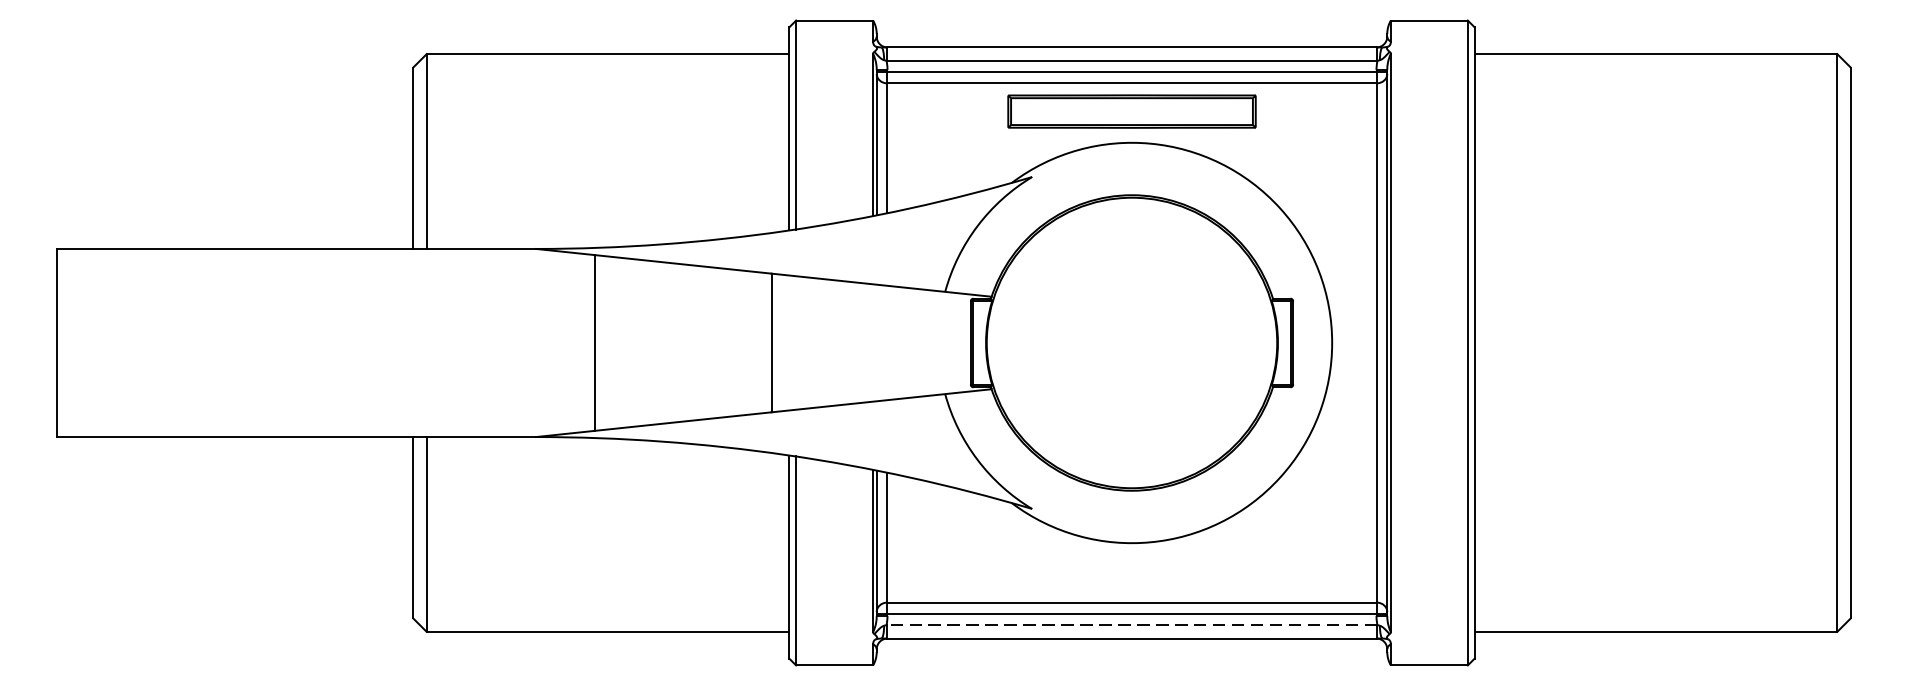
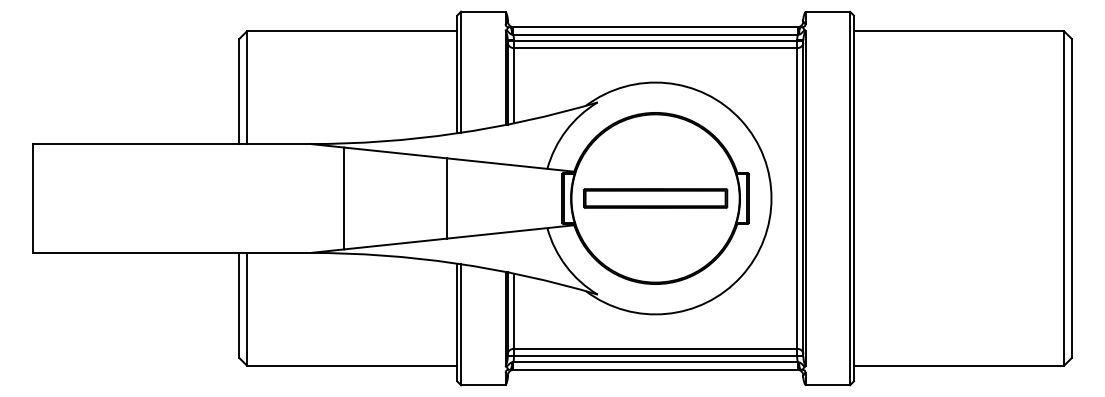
part: (1131, 111) -> (655, 198), moved
line: (1131, 624) -> (655, 361), dashed -> solid

